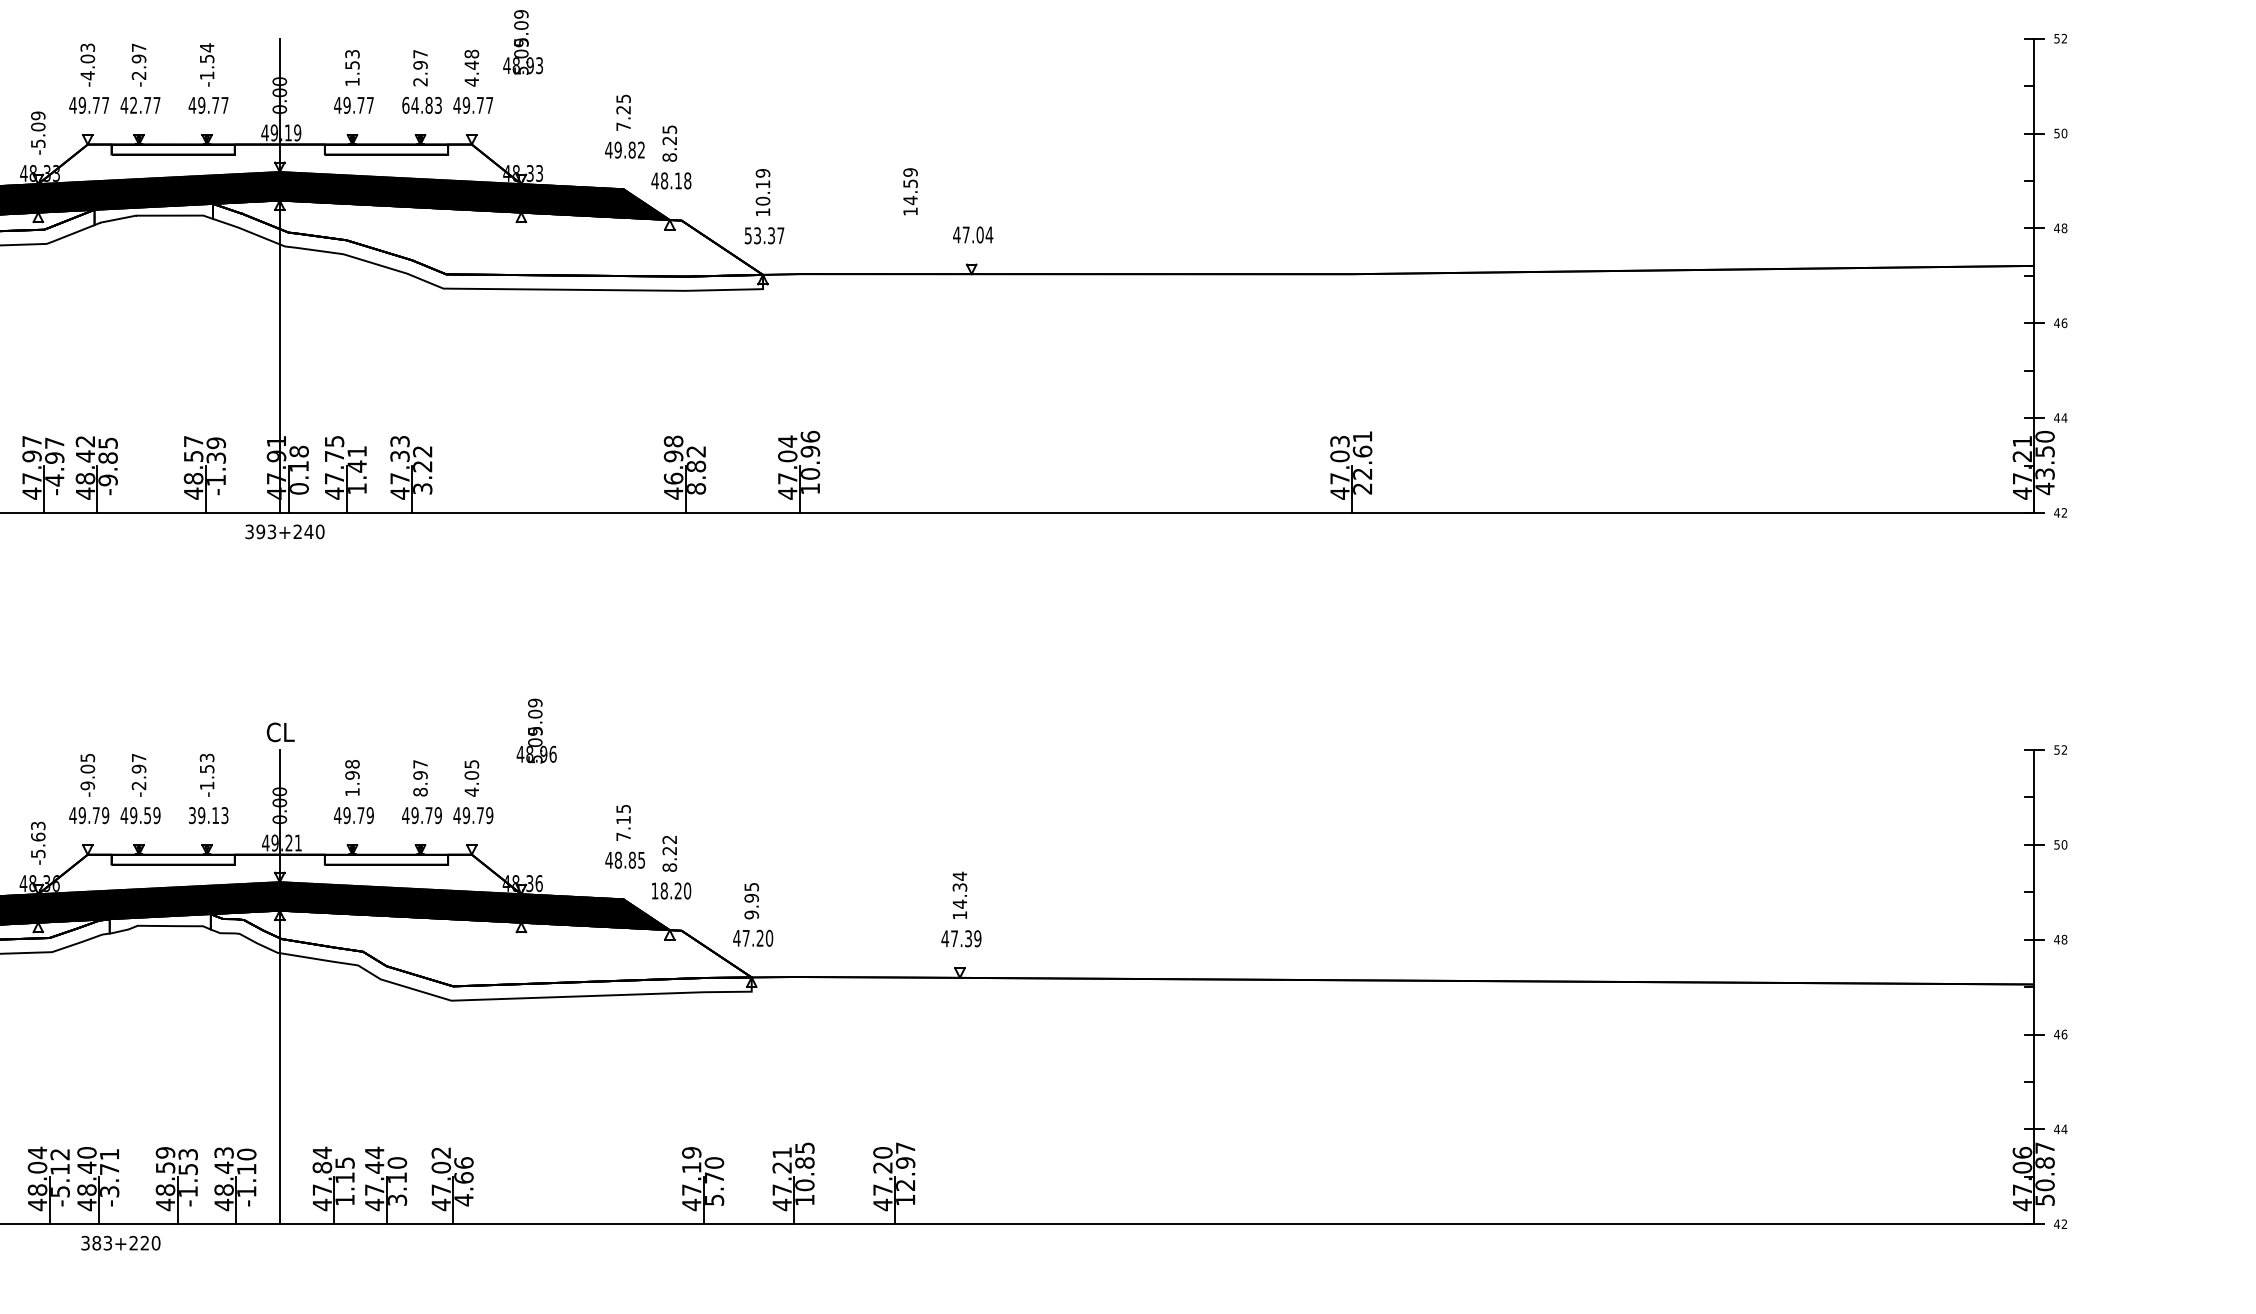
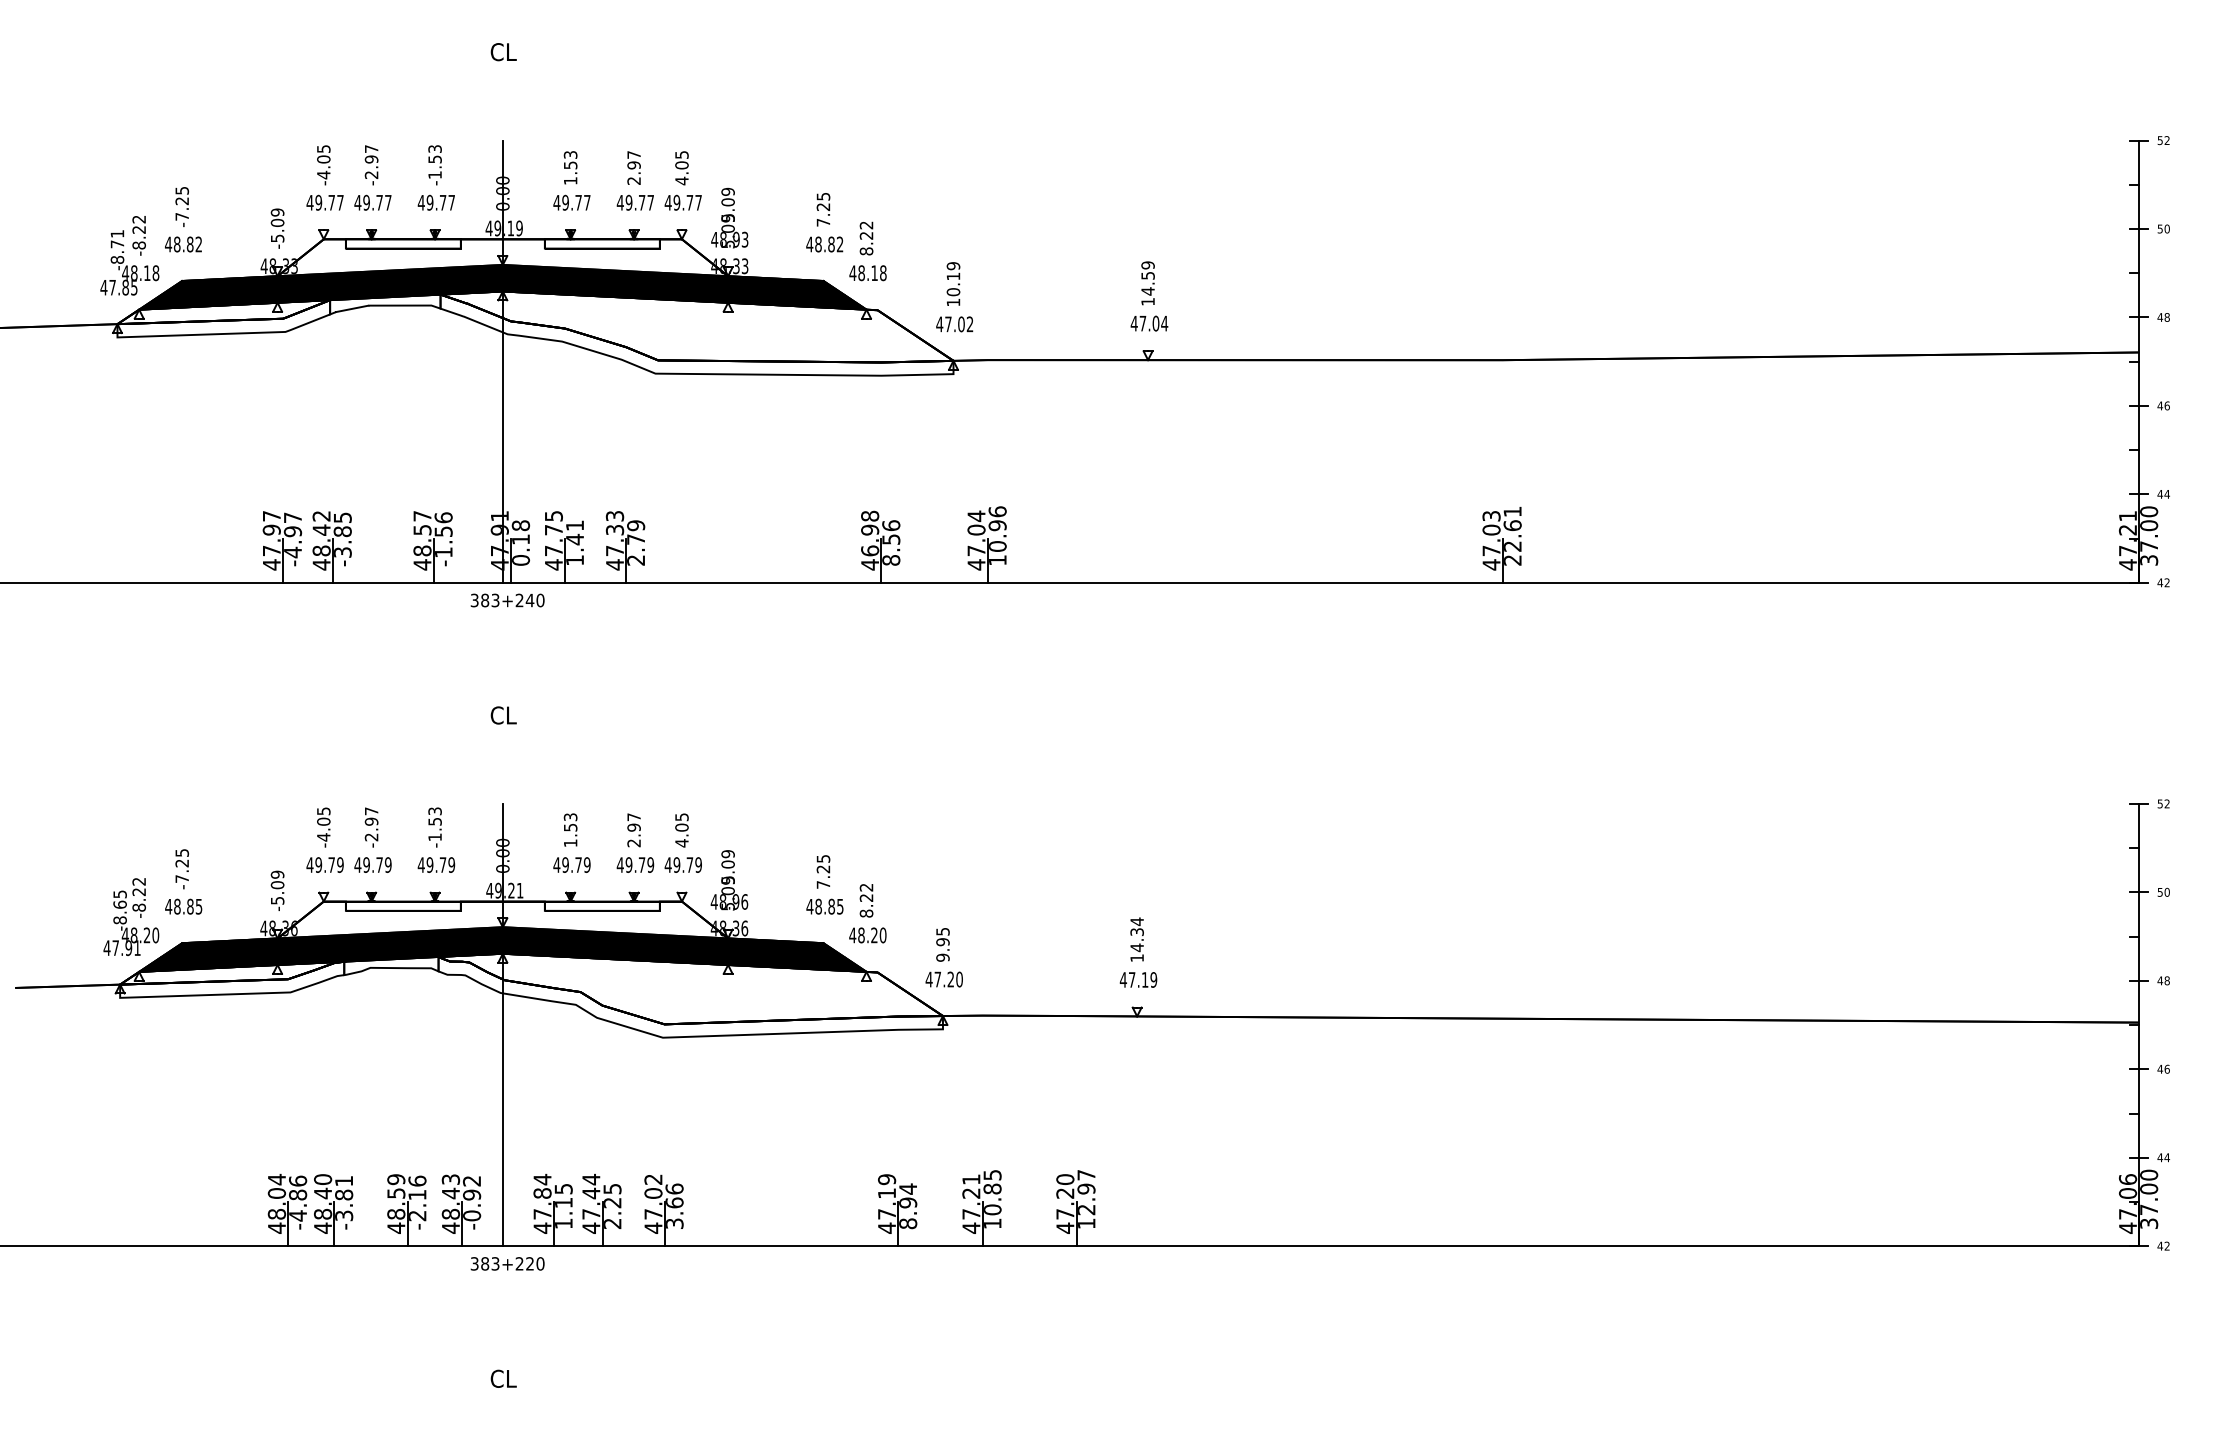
text: (522, 41) -> (729, 217), moved
text: (87, 47) -> (323, 148), -4.03 -> -4.05
text: (206, 47) -> (434, 148), -1.54 -> -1.53
text: (471, 60) -> (681, 160), 4.48 -> 4.05
text: (133, 105) -> (366, 202), 42.77 -> 49.77
text: (420, 105) -> (634, 202), 64.83 -> 49.77
text: (669, 129) -> (866, 225), 8.25 -> 8.22
text: (618, 150) -> (818, 244), 49.82 -> 48.82
text: (909, 191) -> (1147, 283), moved
text: (764, 235) -> (954, 324), 53.37 -> 47.02
text: (216, 450) -> (443, 524), -1.39 -> -1.56
text: (696, 458) -> (891, 532), 8.82 -> 8.56
text: (423, 469) -> (636, 542), 3.22 -> 2.79
text: (2045, 470) -> (2149, 543), 43.50 -> 37.00
text: (107, 480) -> (342, 552), -9.85 -> -3.85
text: (261, 531) -> (485, 600), 393+240 -> 383+240
text: (536, 731) -> (729, 880), moved
text: (280, 732) -> (503, 715), moved
text: (352, 769) -> (570, 822), 1.98 -> 1.53
text: (87, 786) -> (323, 837), -9.05 -> -4.05
text: (419, 792) -> (633, 843), 8.97 -> 2.97
text: (147, 814) -> (379, 864), 49.59 -> 49.79
text: (208, 814) -> (436, 864), 39.13 -> 49.79
text: (622, 820) -> (822, 869), 7.15 -> 7.25
text: (38, 831) -> (277, 879), -5.63 -> -5.09
text: (654, 891) -> (852, 935), 18.20 -> 48.20
text: (968, 938) -> (1145, 979), 47.39 -> 47.19
text: (109, 1168) -> (344, 1194), -3.71 -> -3.81
text: (60, 1173) -> (298, 1198), -5.12 -> -4.86
text: (188, 1173) -> (417, 1198), -1.53 -> -2.16
text: (247, 1173) -> (472, 1198), -1.10 -> -0.92
text: (2045, 1173) -> (2149, 1198), 50.87 -> 37.00
text: (397, 1180) -> (612, 1205), 3.10 -> 2.25
text: (714, 1181) -> (908, 1206), 5.70 -> 8.94
text: (463, 1199) -> (674, 1223), 4.66 -> 3.66
text: (120, 1242) -> (507, 1263), moved

